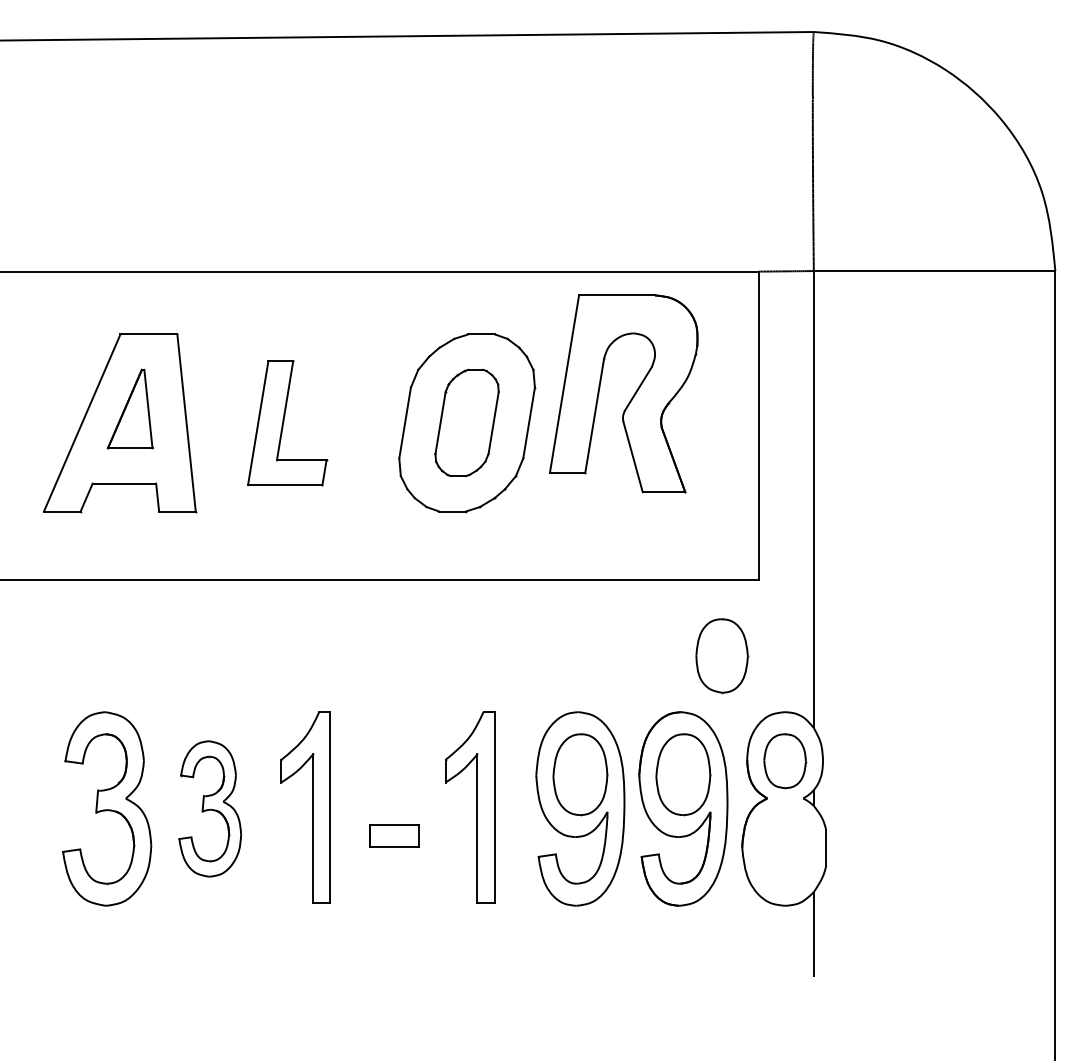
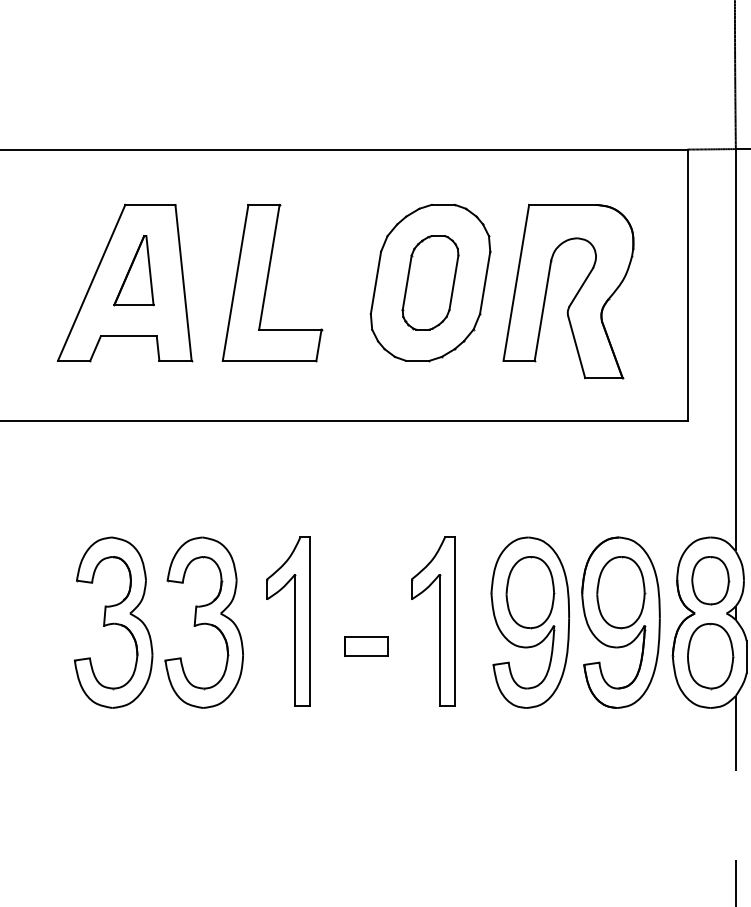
part: (630, 399) -> (574, 296), moved
part: (287, 423) -> (272, 283), size x1.43
part: (722, 656) -> (710, 656), moved
part: (210, 808) -> (204, 622), size x1.43

